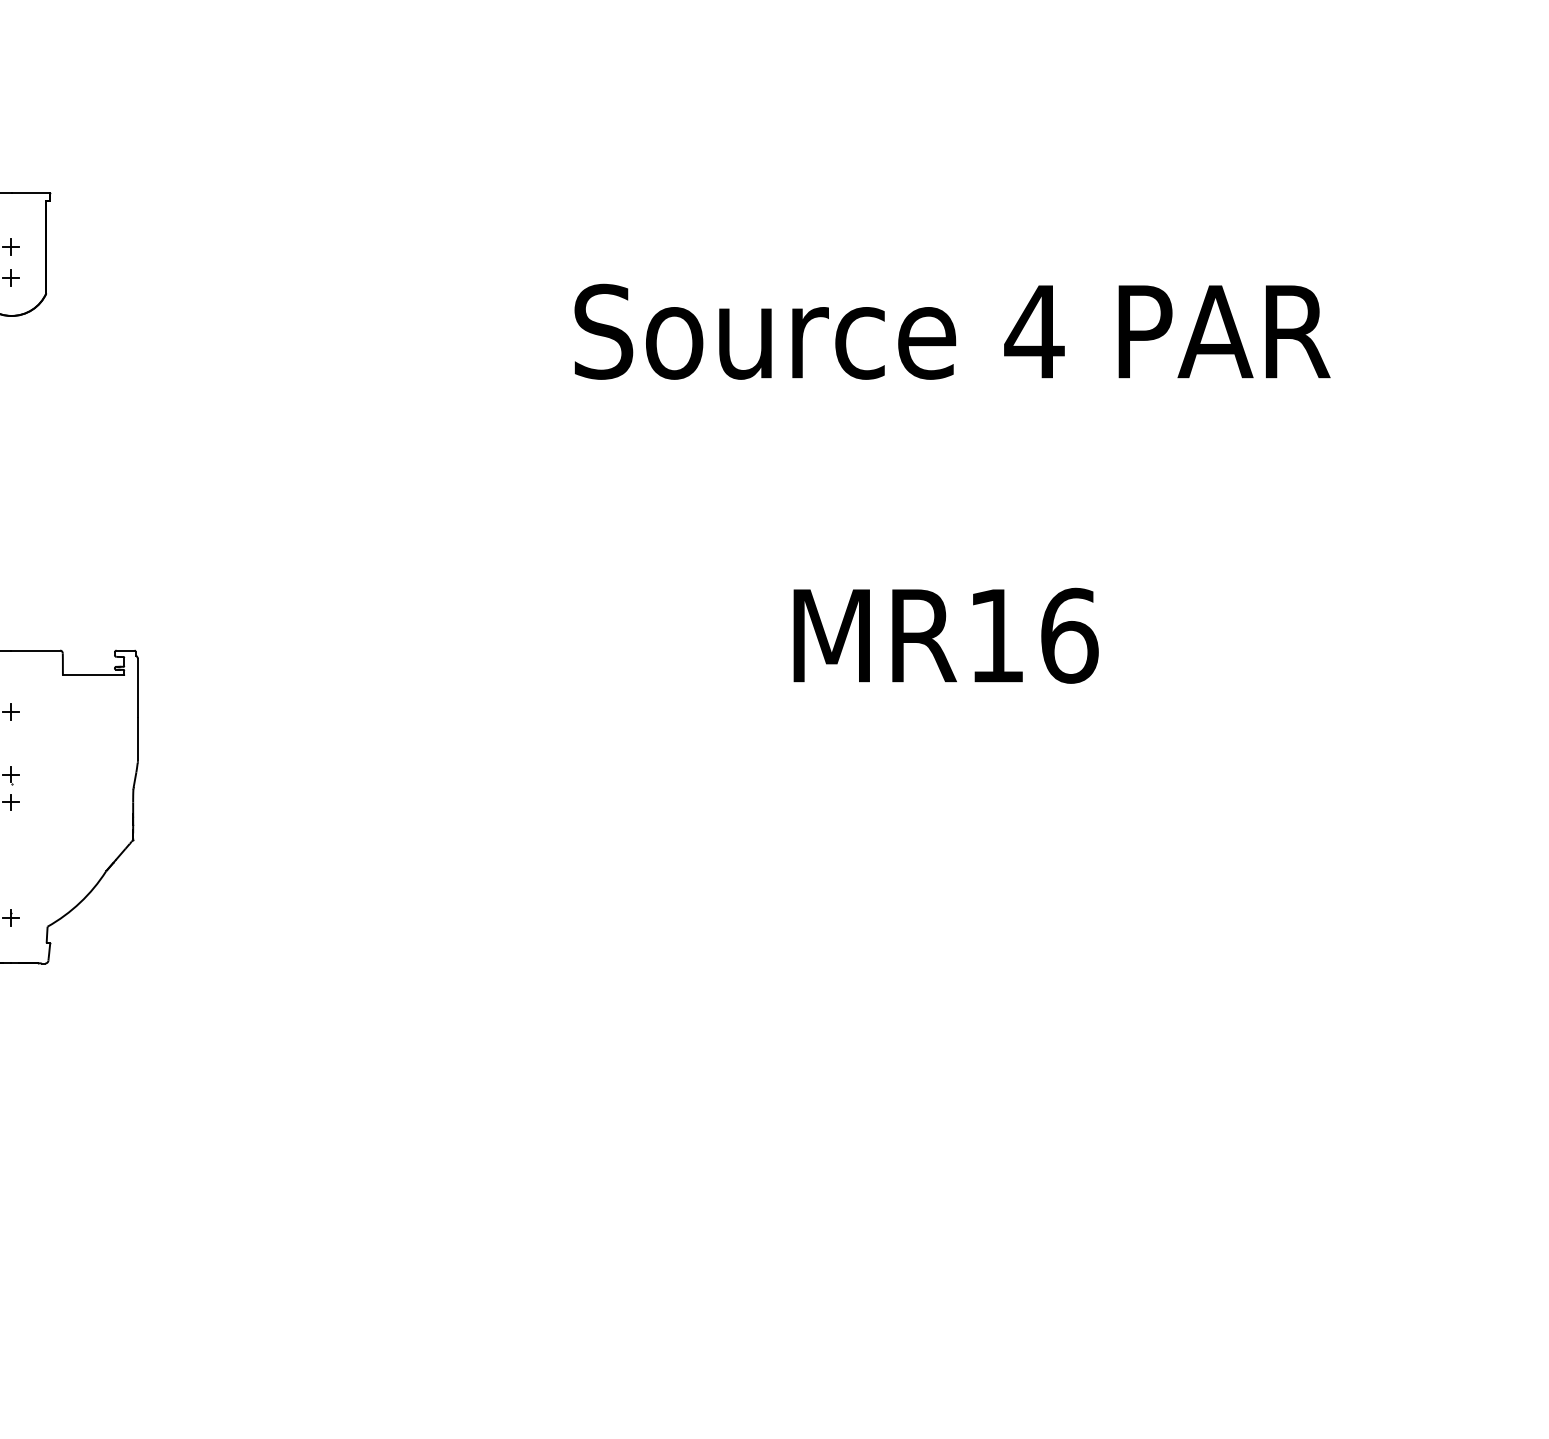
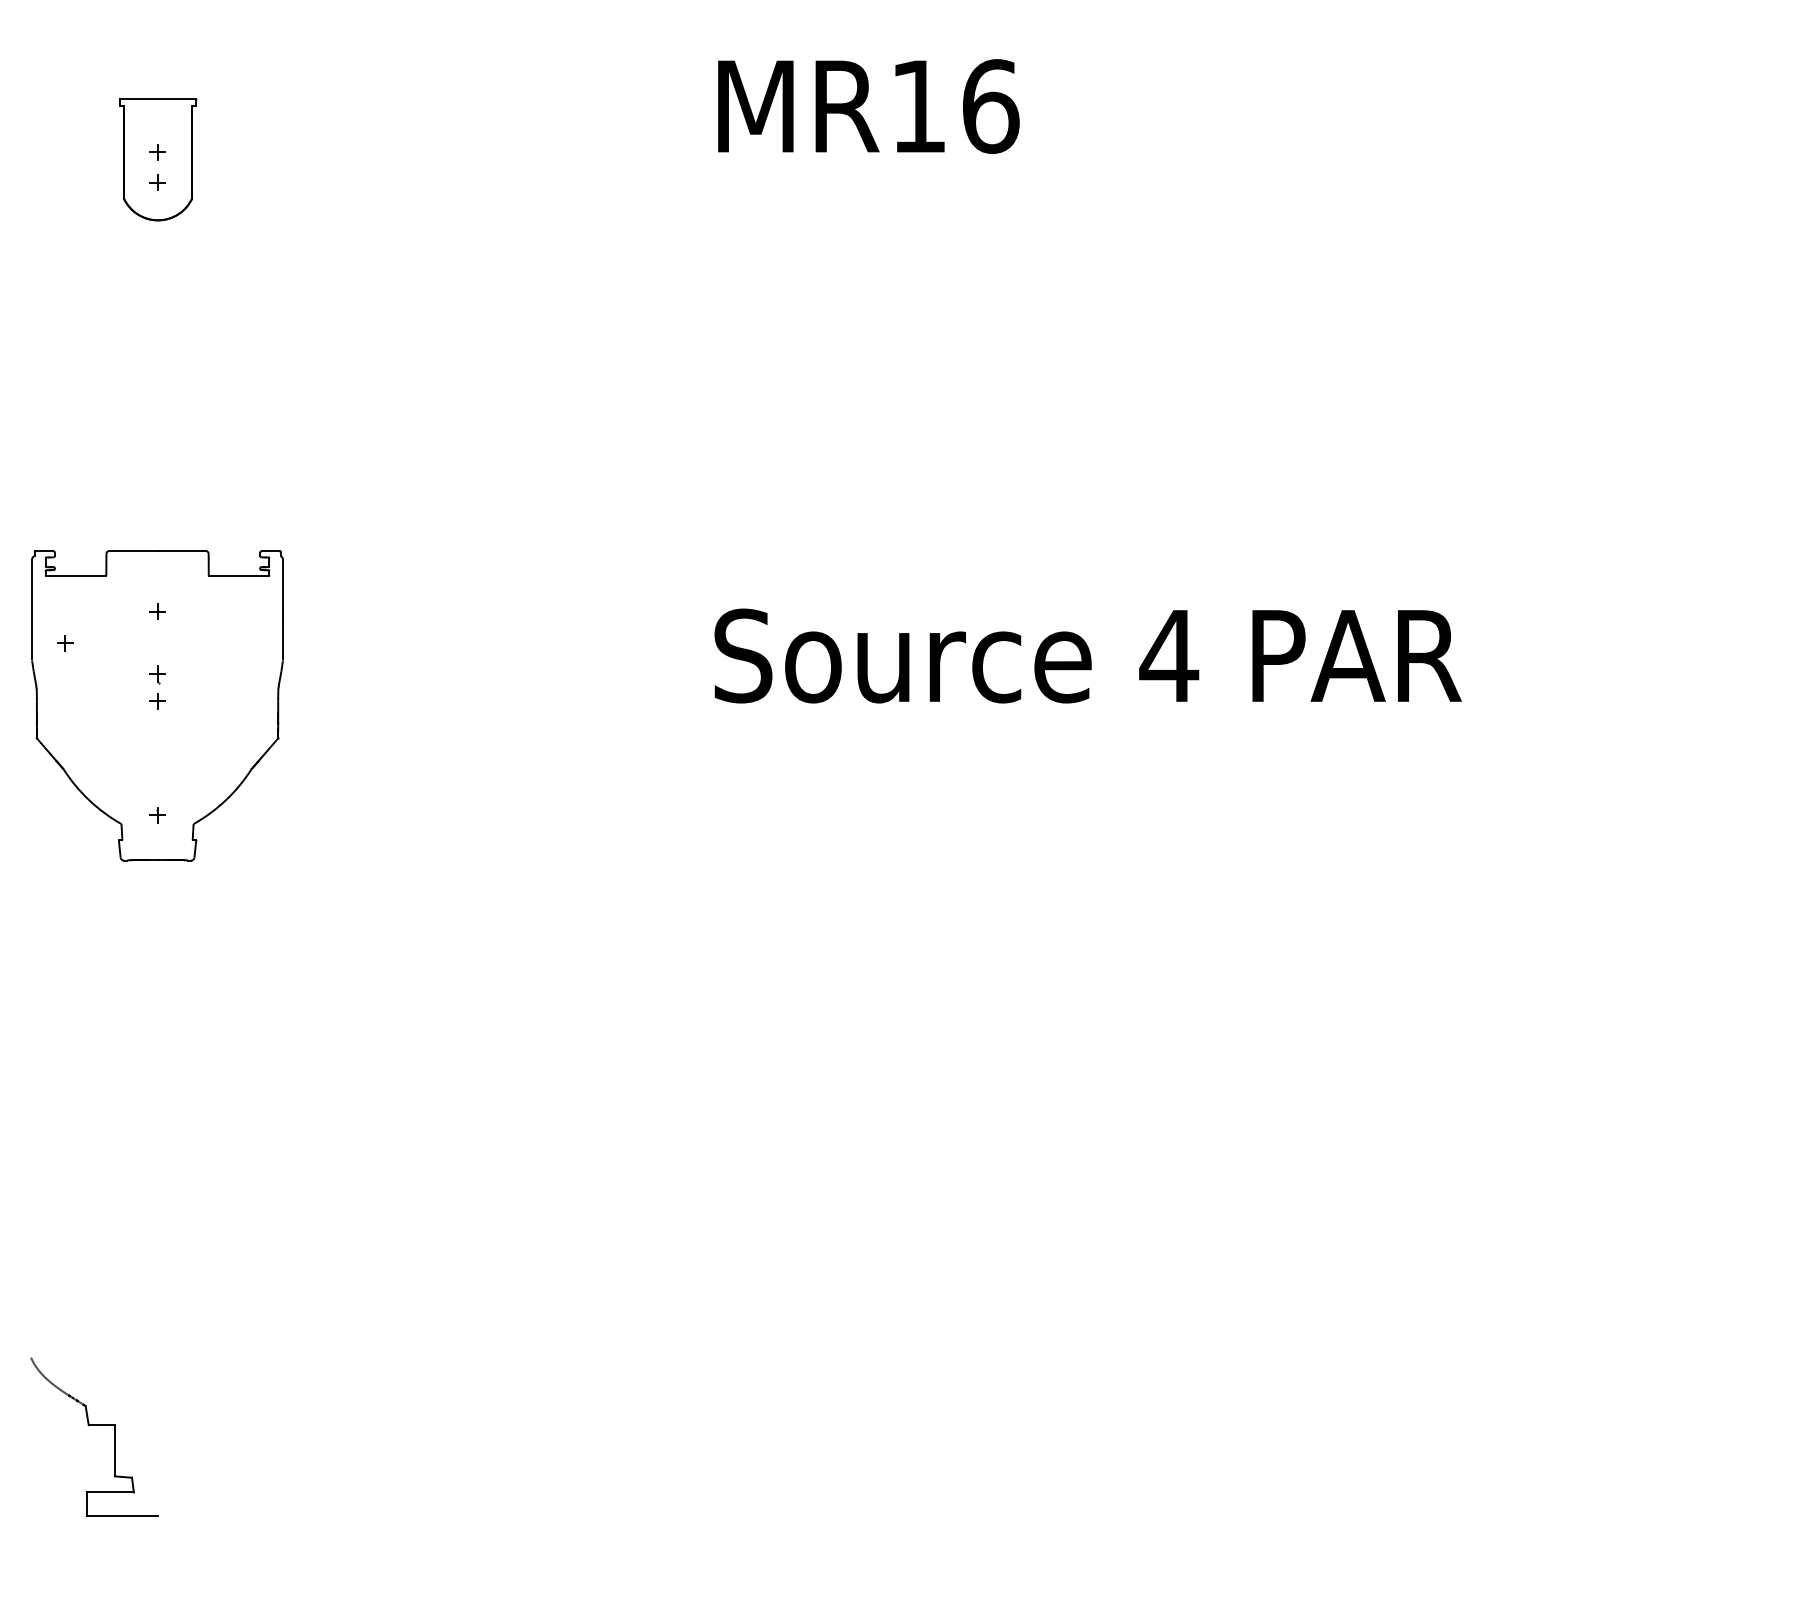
text: (951, 331) -> (1087, 655), moved
text: (945, 635) -> (868, 106), moved

